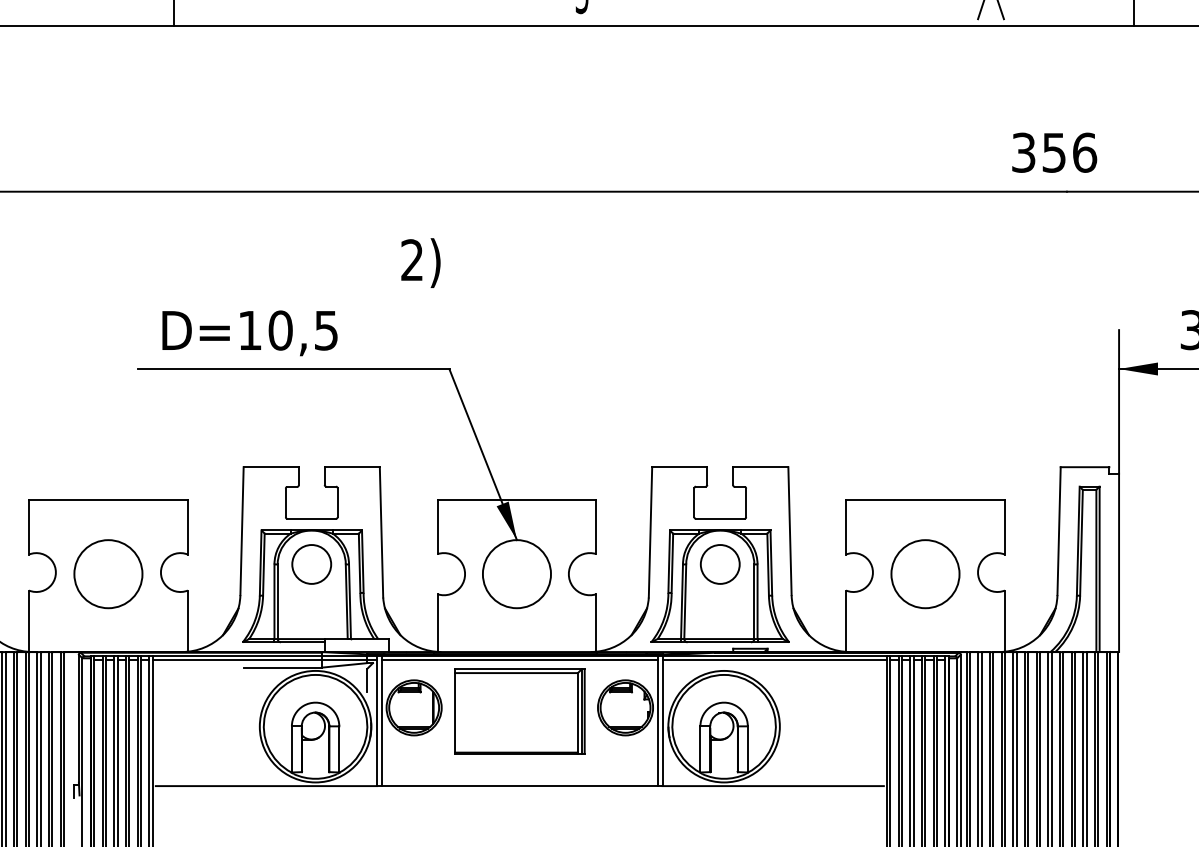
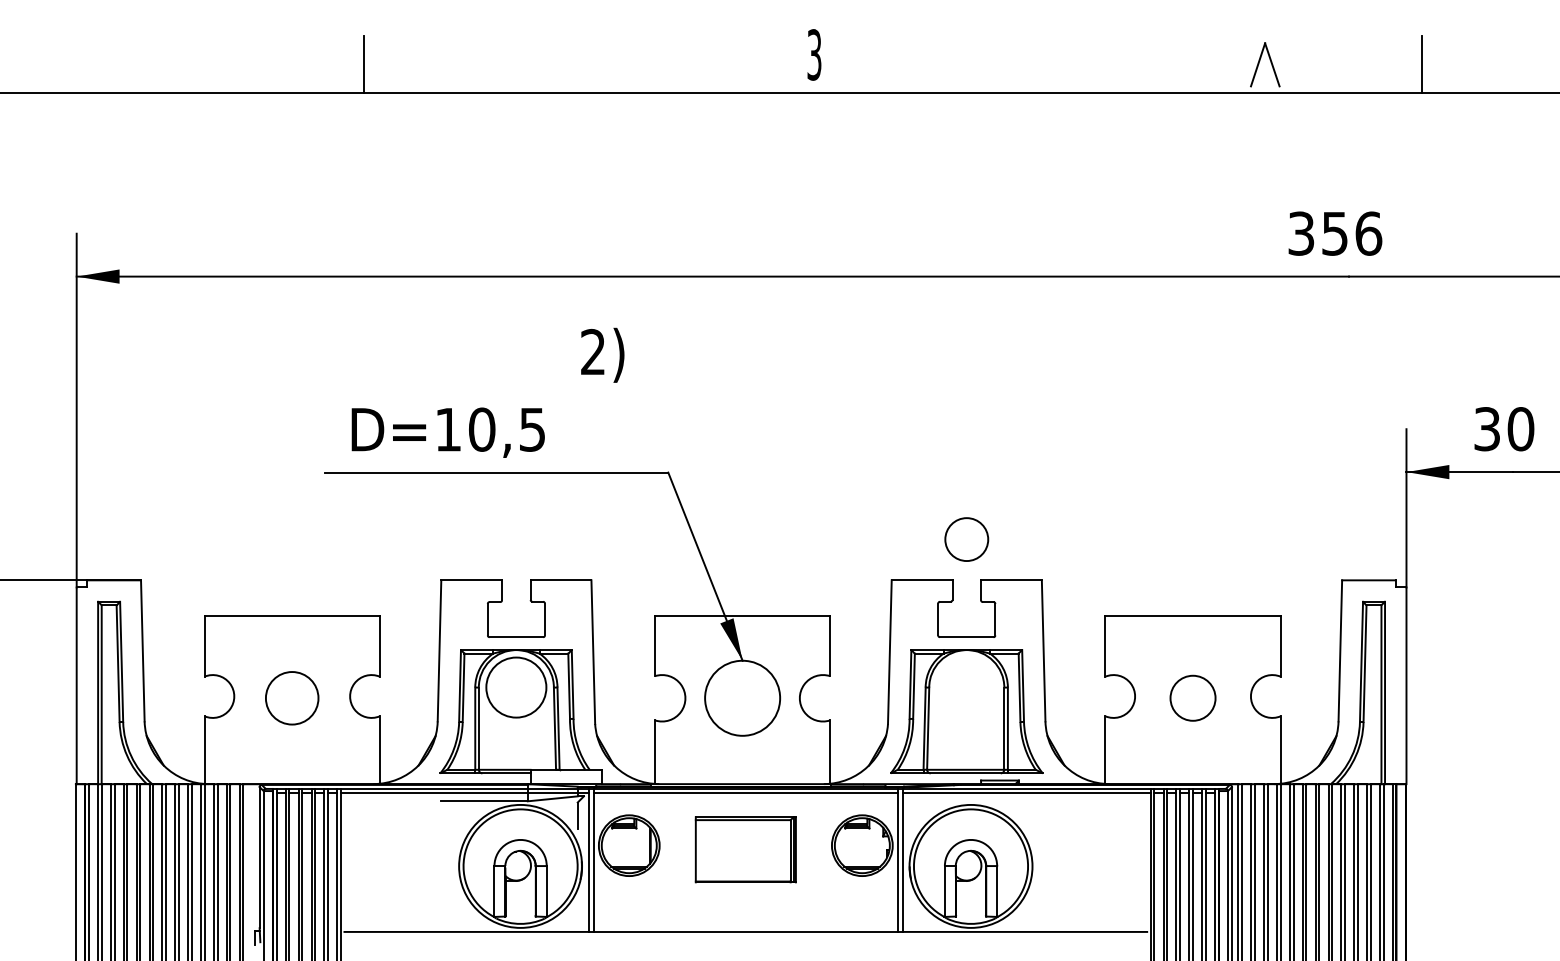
text: (420, 262) -> (602, 354), moved
circle: (310, 564) -> (515, 687), size x1.4
circle: (720, 564) -> (966, 539), moved
circle: (107, 573) -> (291, 697), size x0.7
circle: (924, 573) -> (1192, 697), size x0.6
part: (519, 711) -> (745, 849), size x0.7

